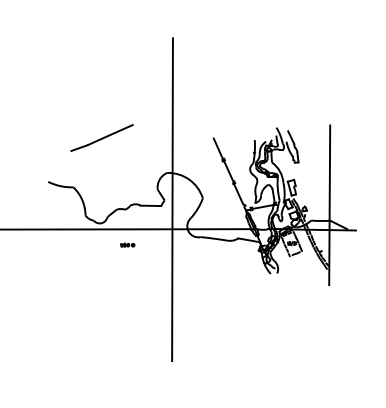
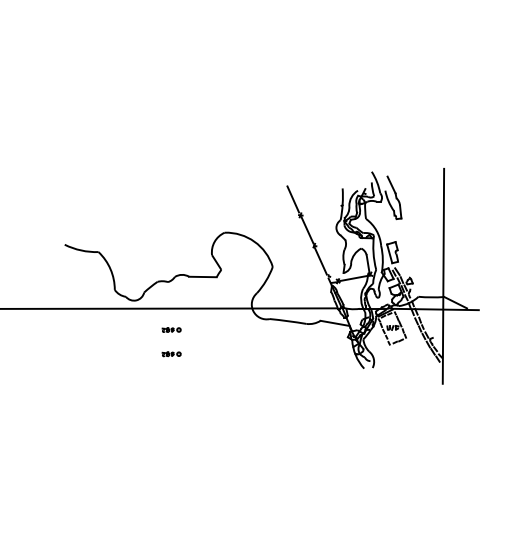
line: (102, 137) -> (137, 185), removed
line: (172, 199) -> (231, 268), removed
part: (127, 262) -> (171, 353), added

